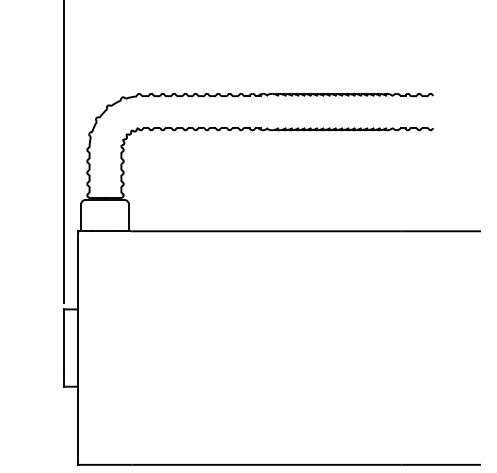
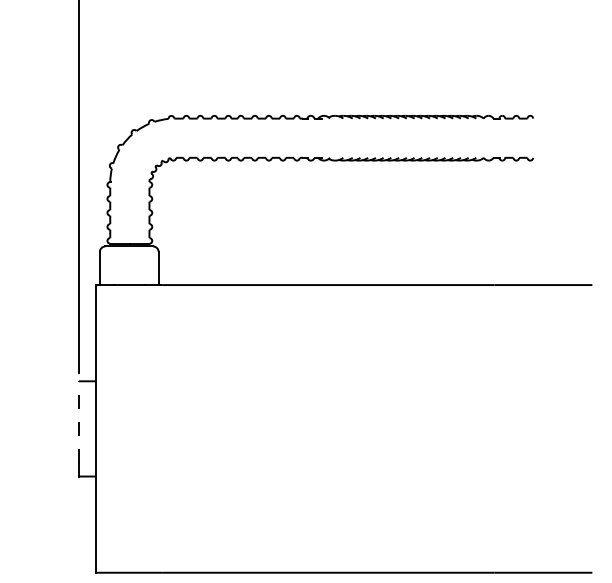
line: (63, 342) -> (78, 421), solid -> dashed

